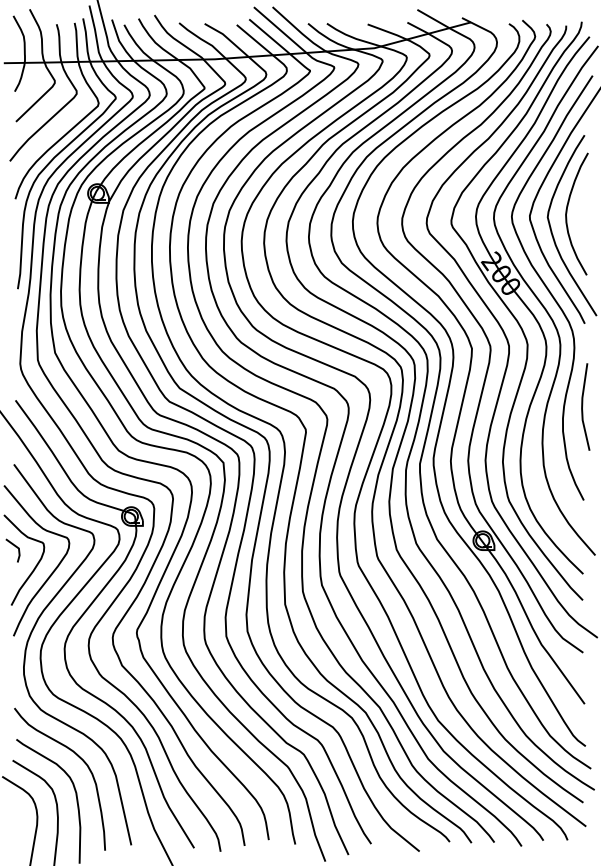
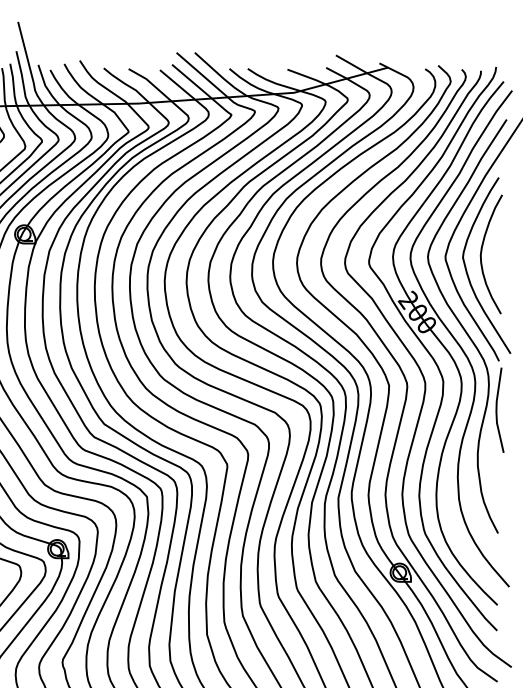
line: (583, 405) -> (497, 408), moved

